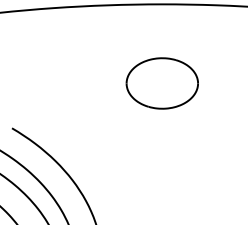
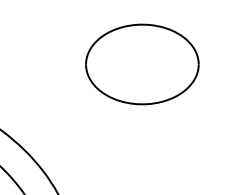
part: (162, 83) -> (142, 64), size x1.43

